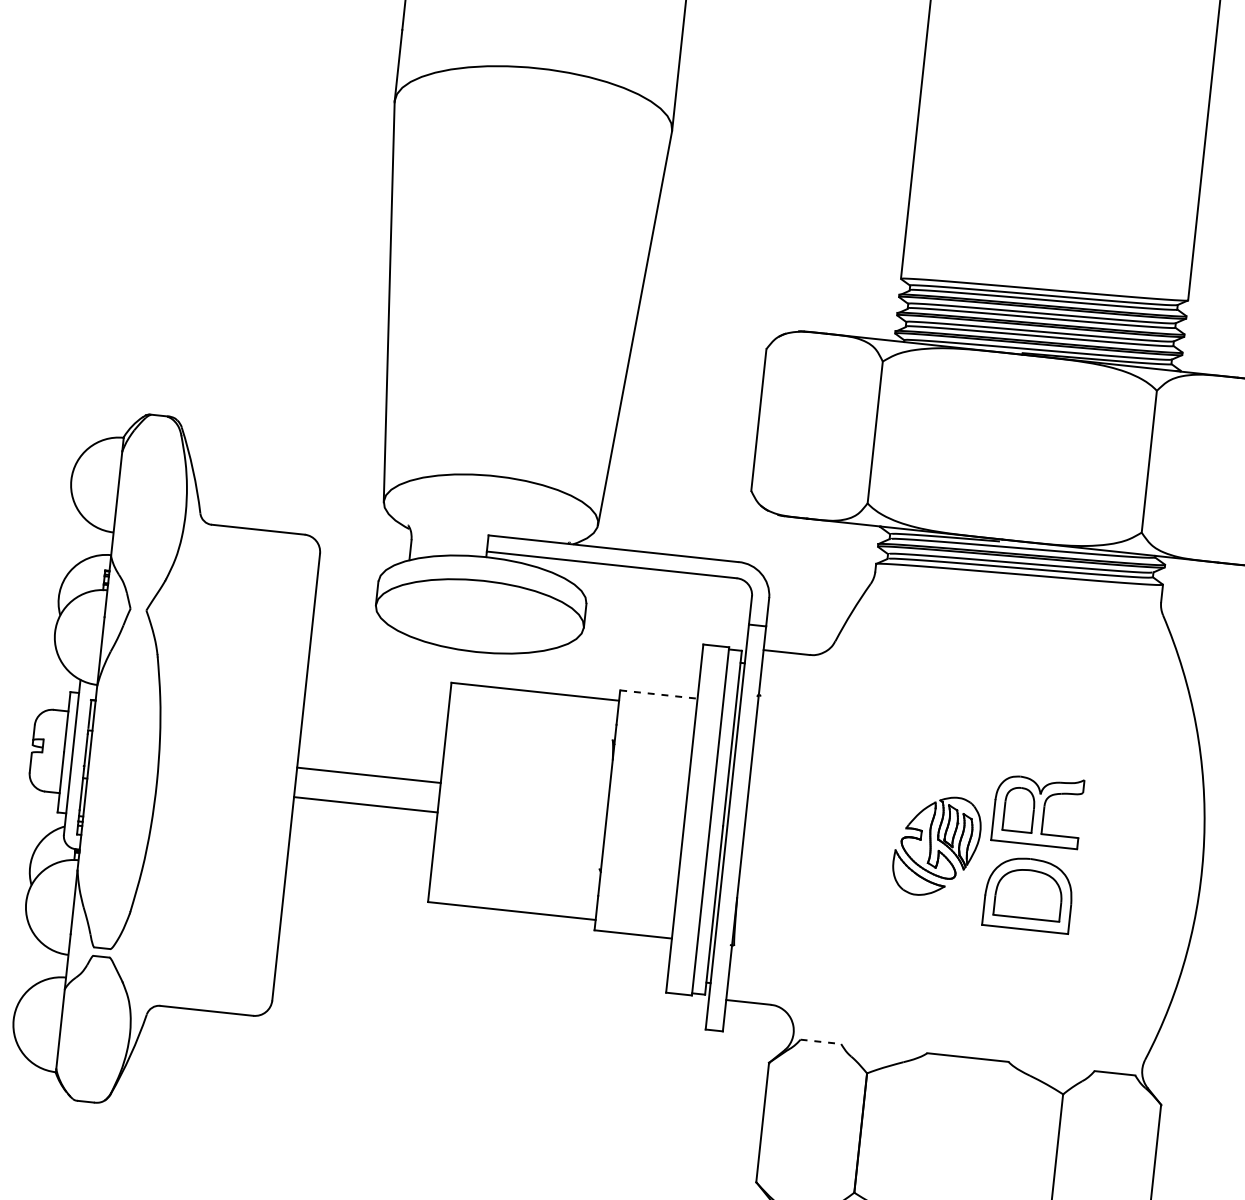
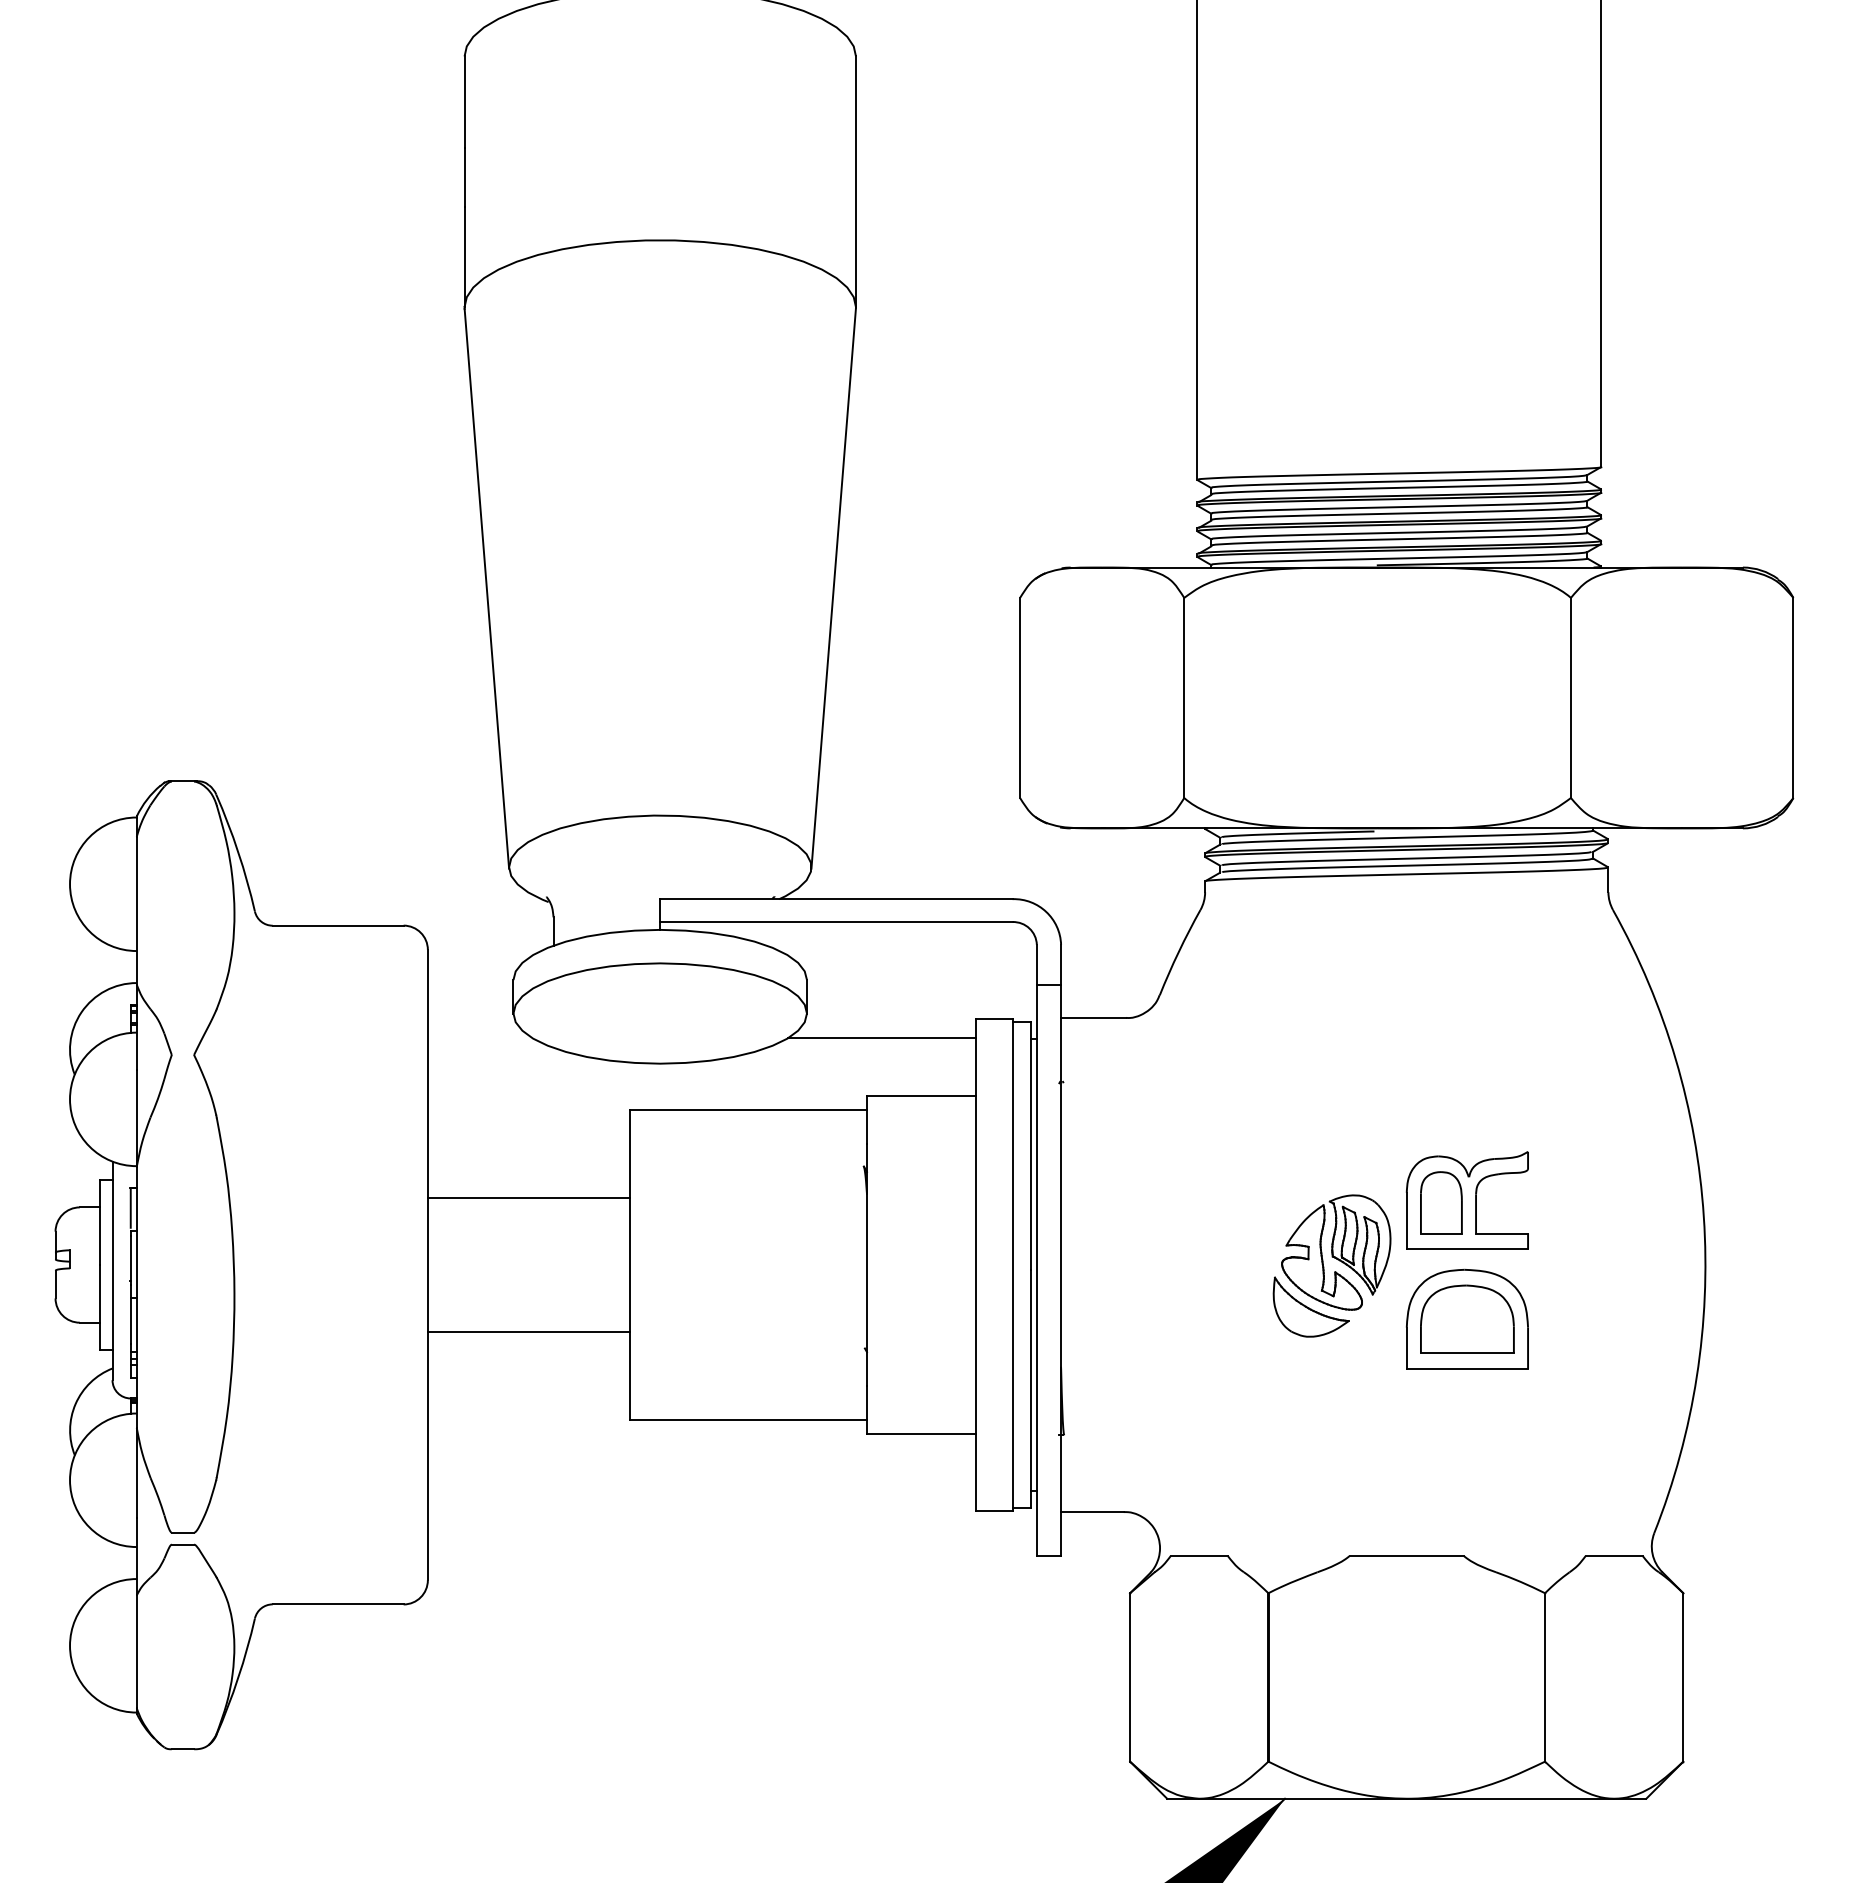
line: (635, 650) -> (882, 1038), added
line: (658, 694) -> (921, 1095), dashed -> solid
line: (368, 775) -> (528, 1331), moved
line: (365, 804) -> (528, 1198), moved
line: (821, 1042) -> (1199, 1556), dashed -> solid

